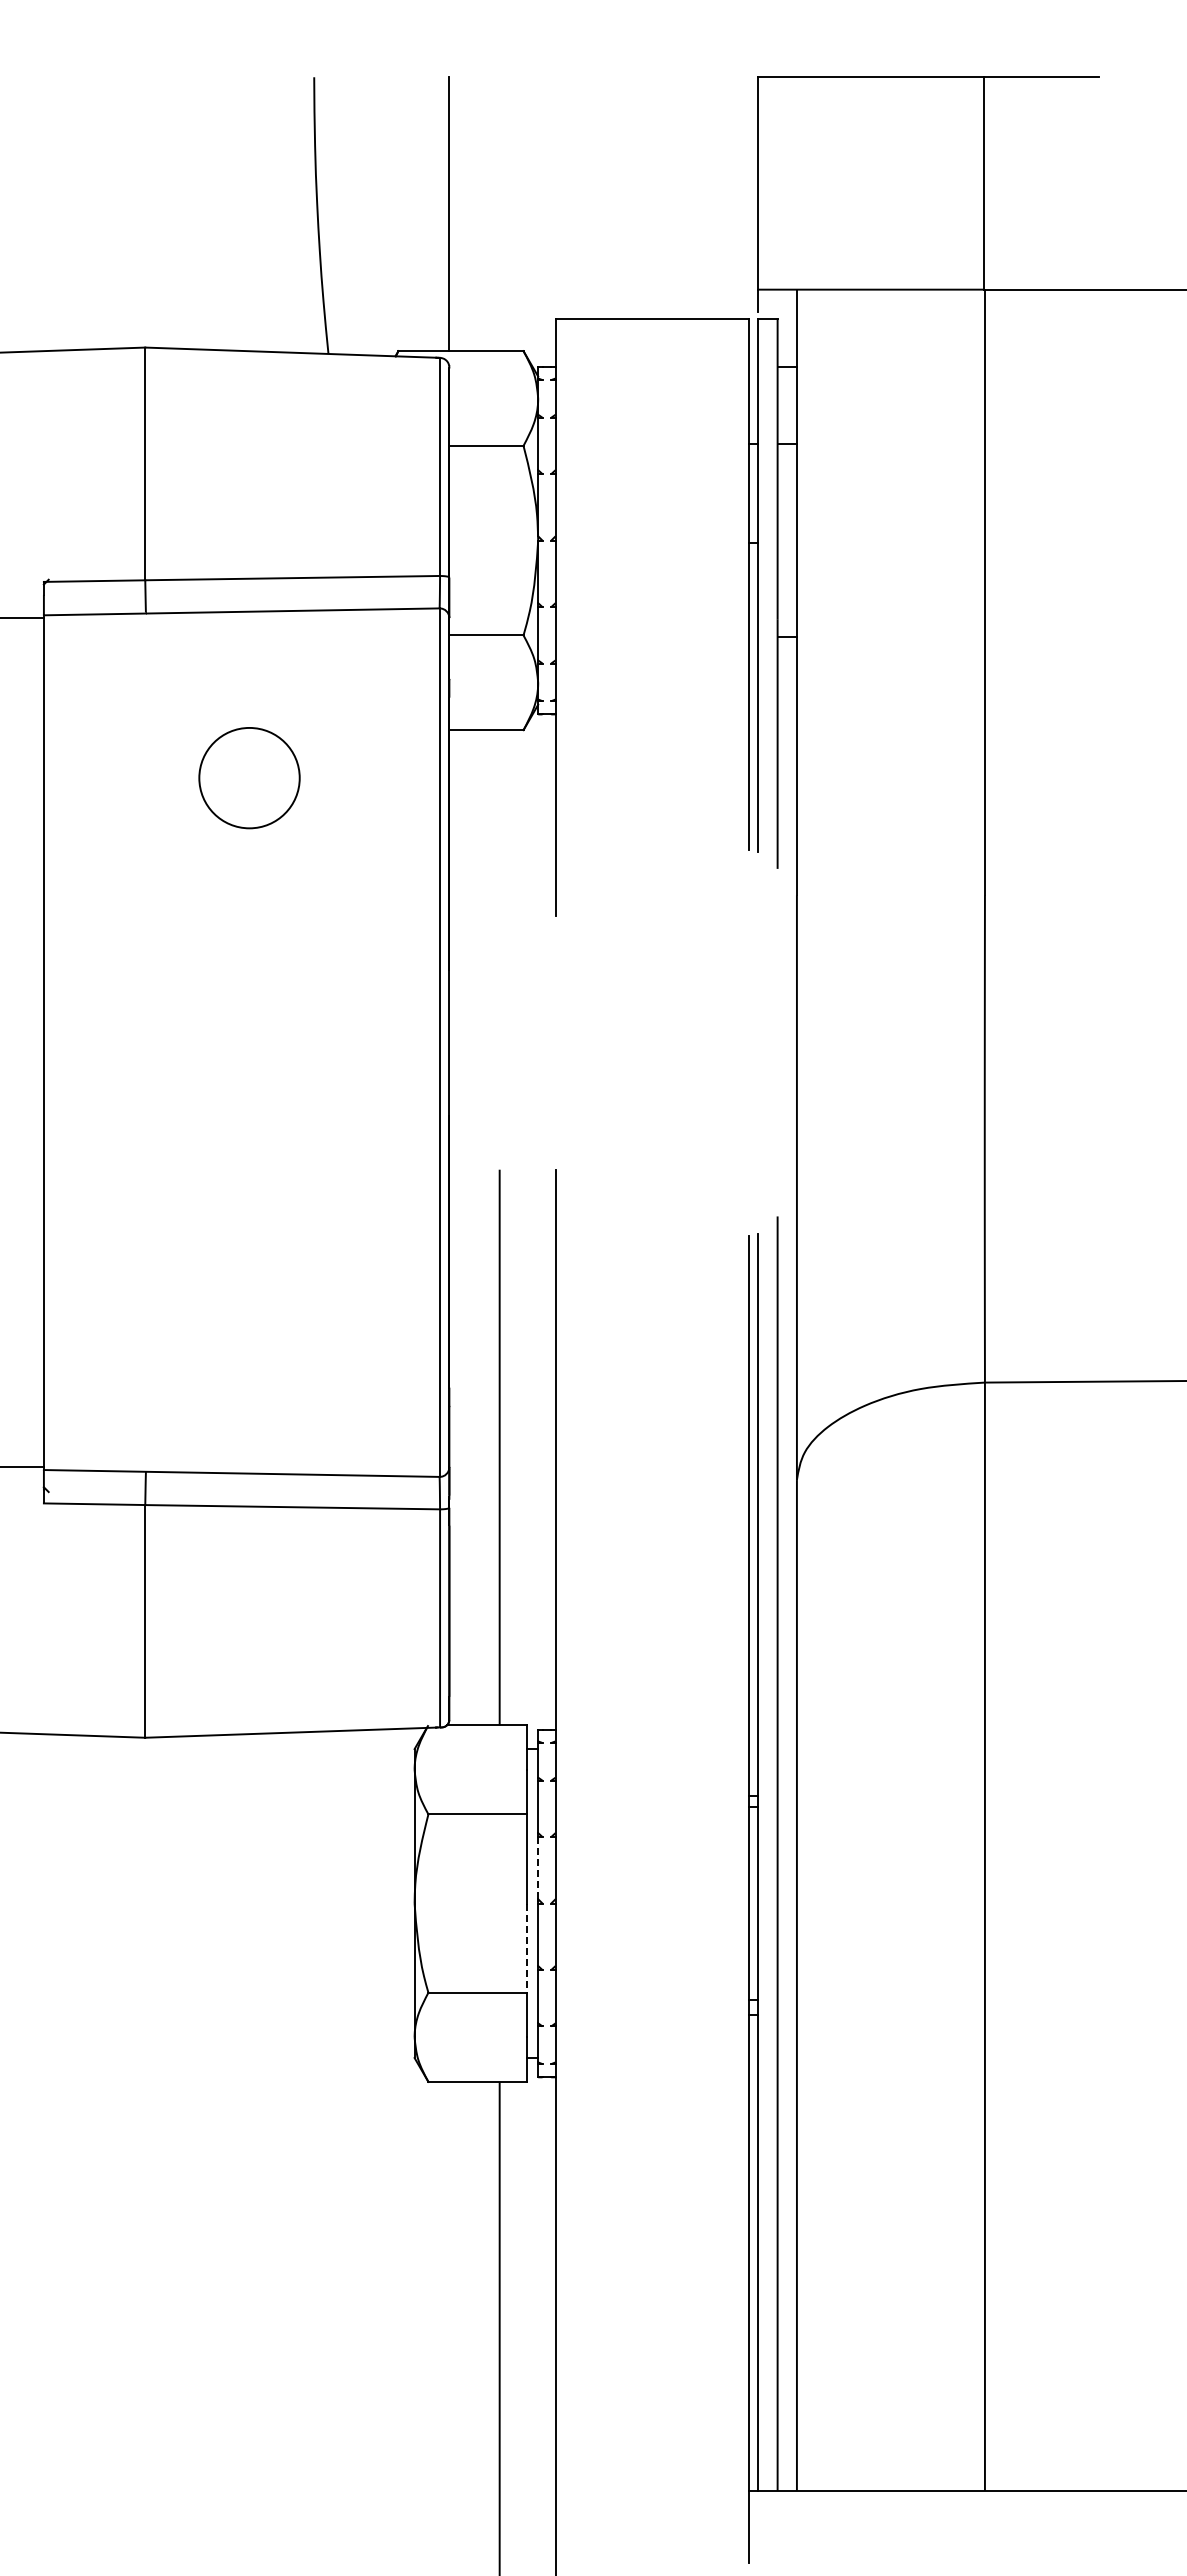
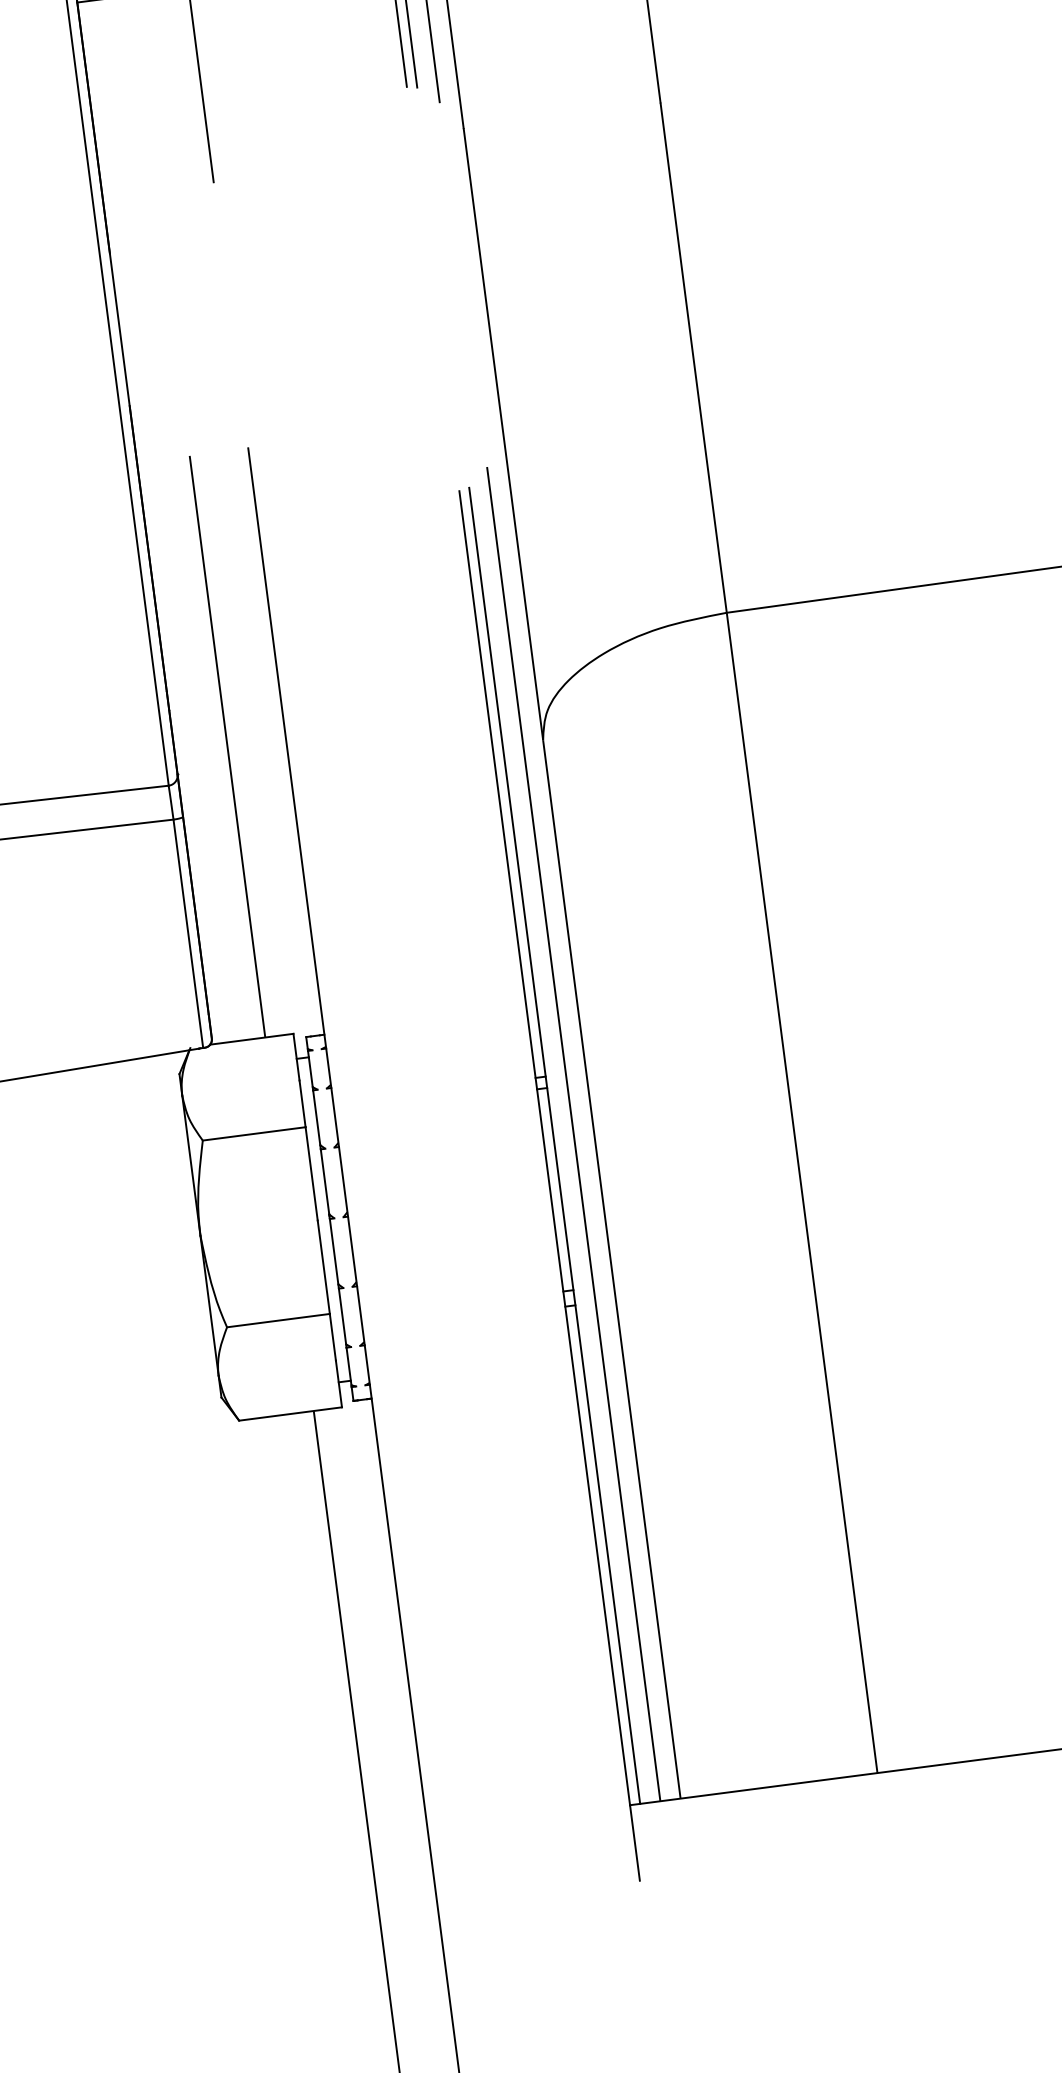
line: (538, 1867) -> (325, 1181), dashed -> solid
line: (526, 1948) -> (323, 1267), dashed -> solid

